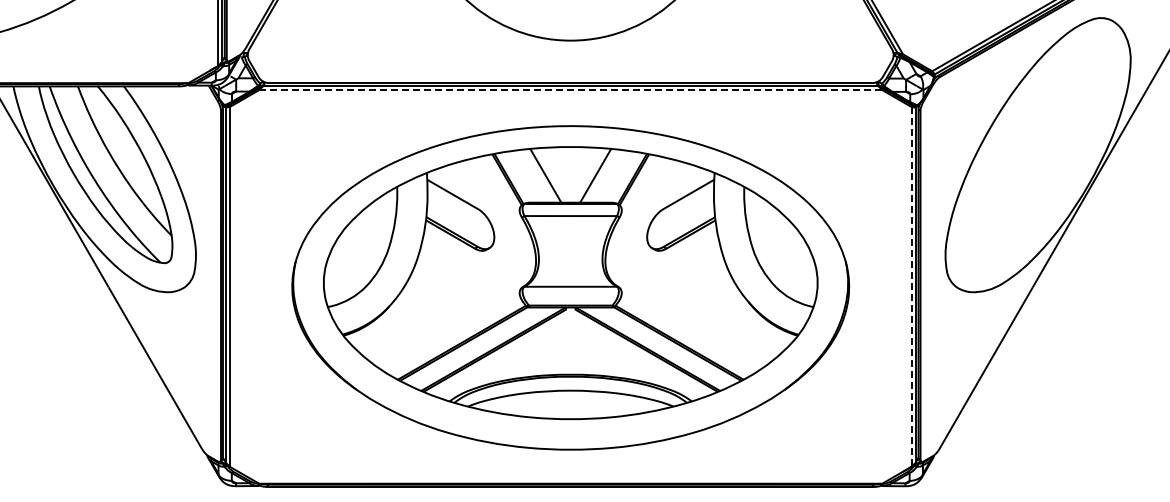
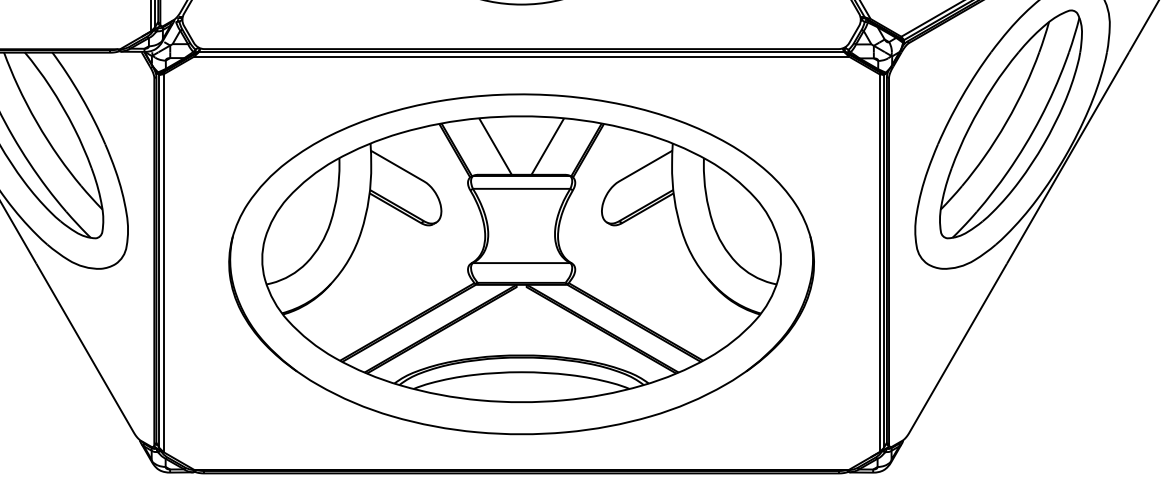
line: (570, 90) -> (521, 56), dashed -> solid
part: (1036, 154) -> (1010, 124), added
line: (911, 286) -> (879, 262), dashed -> solid

